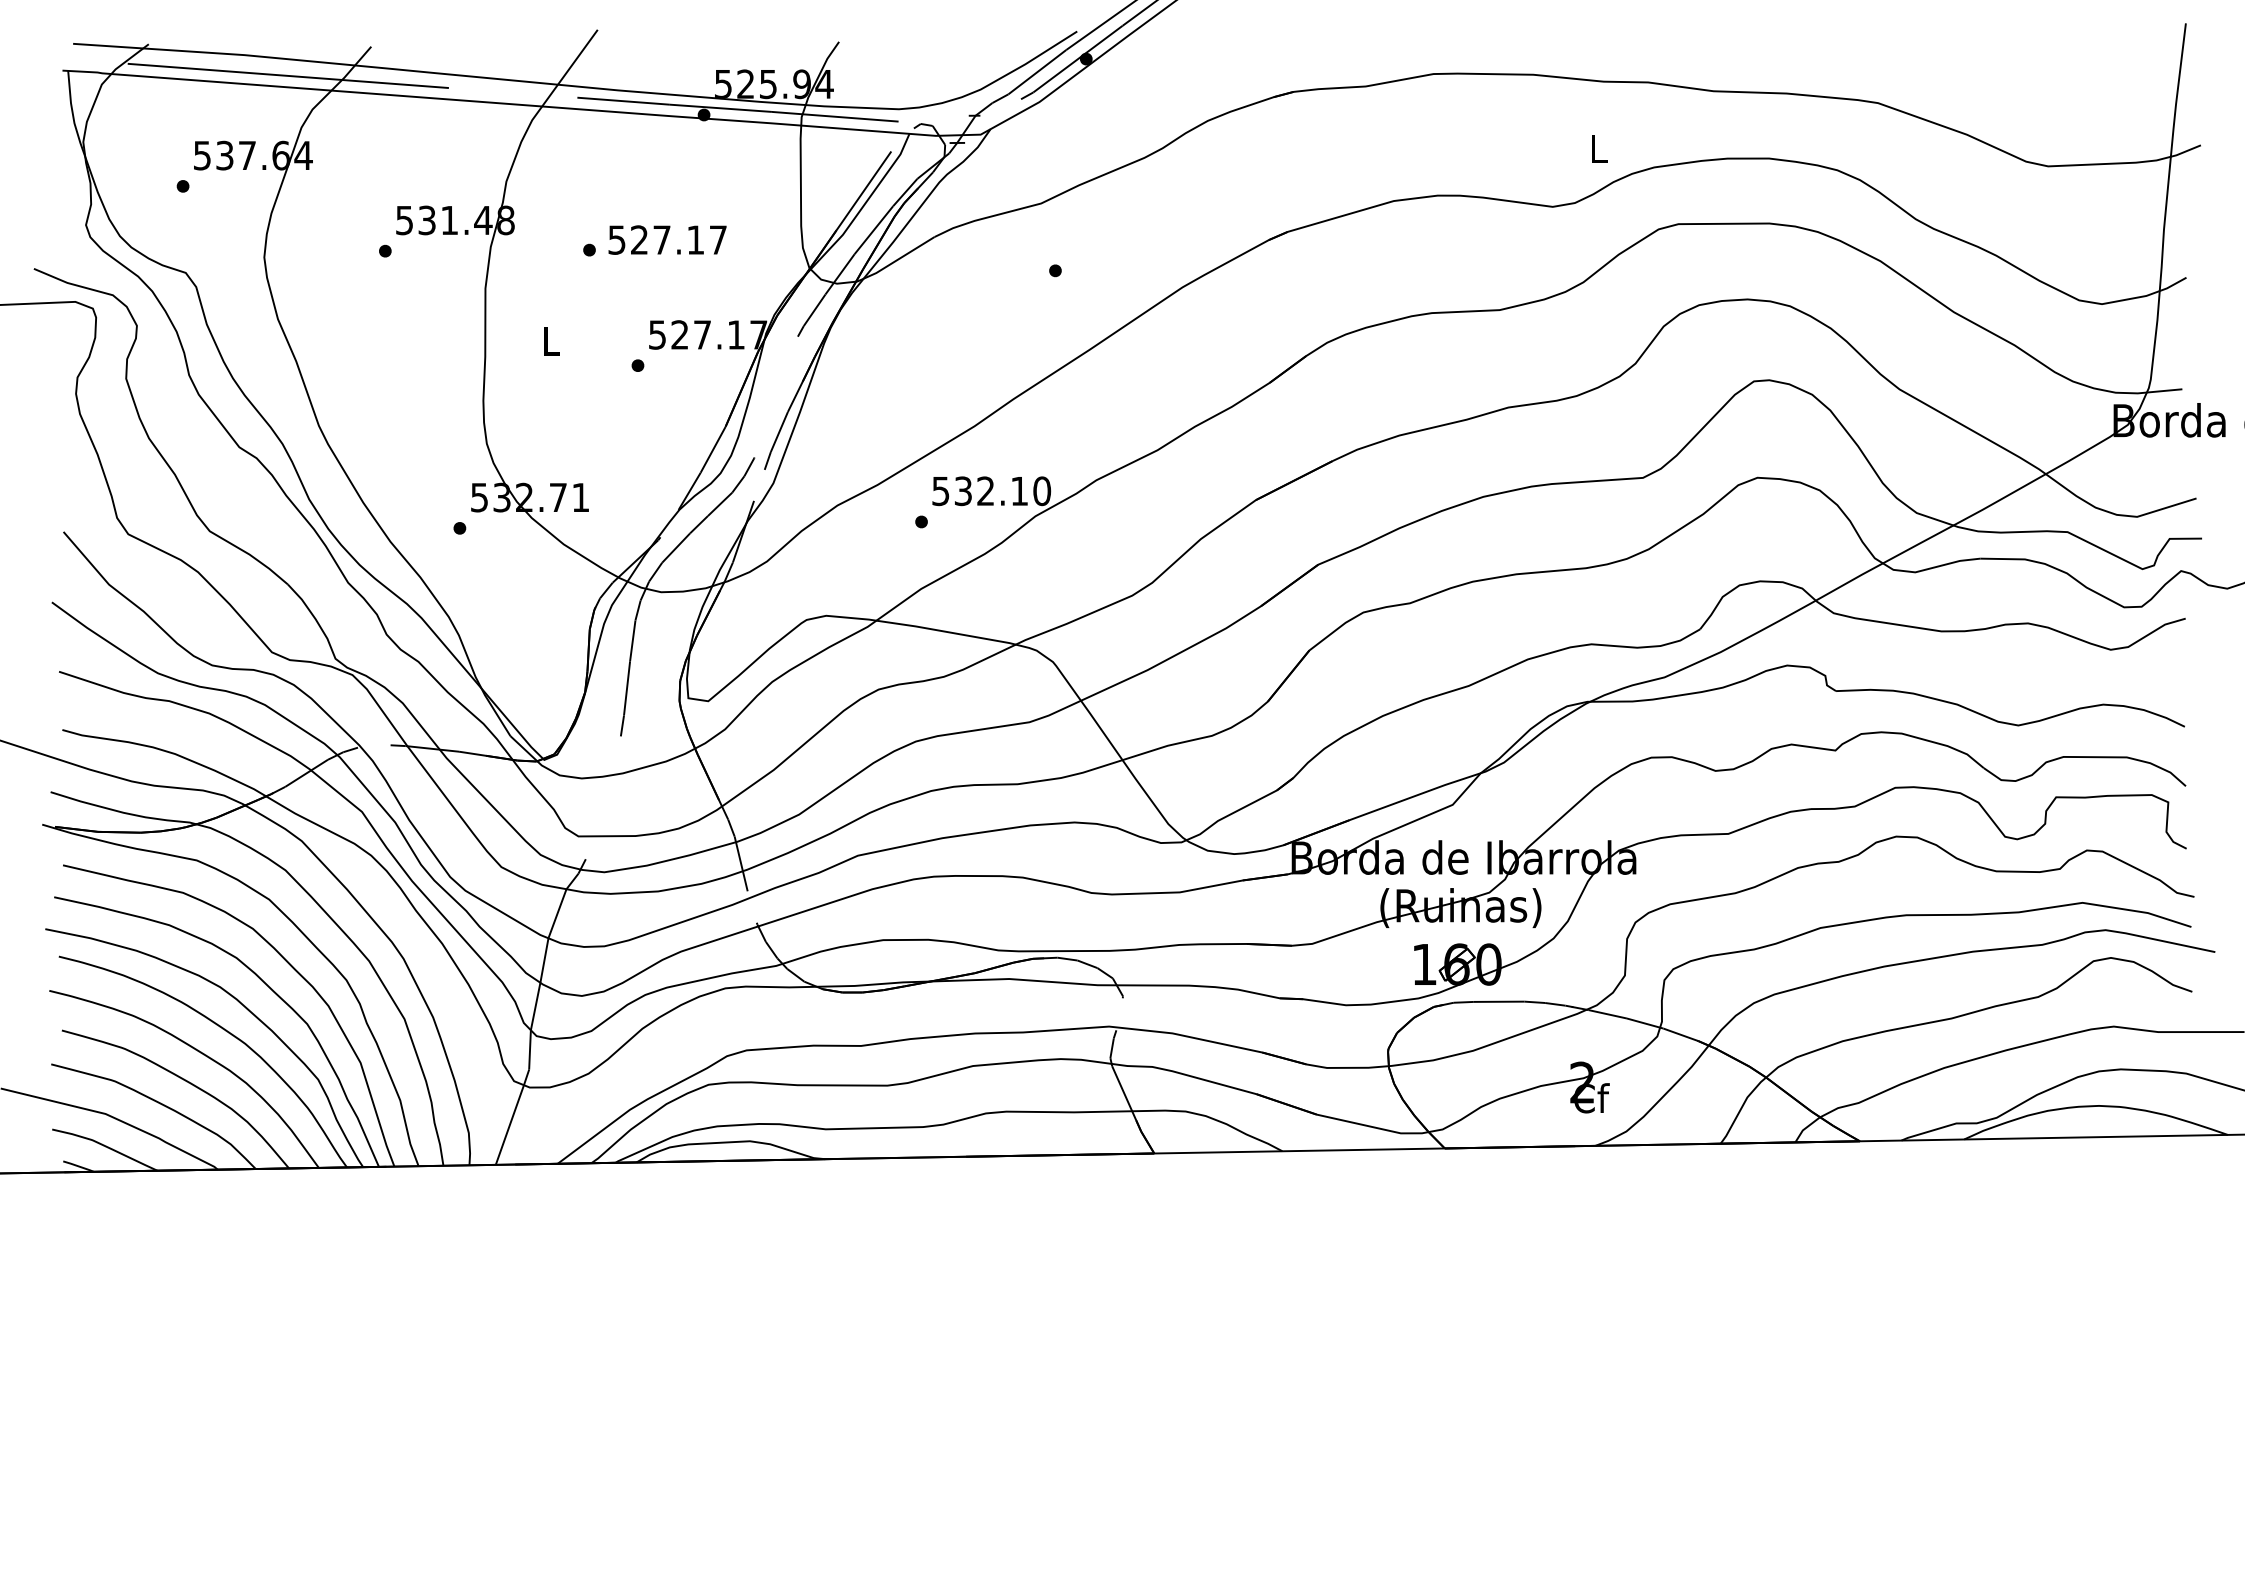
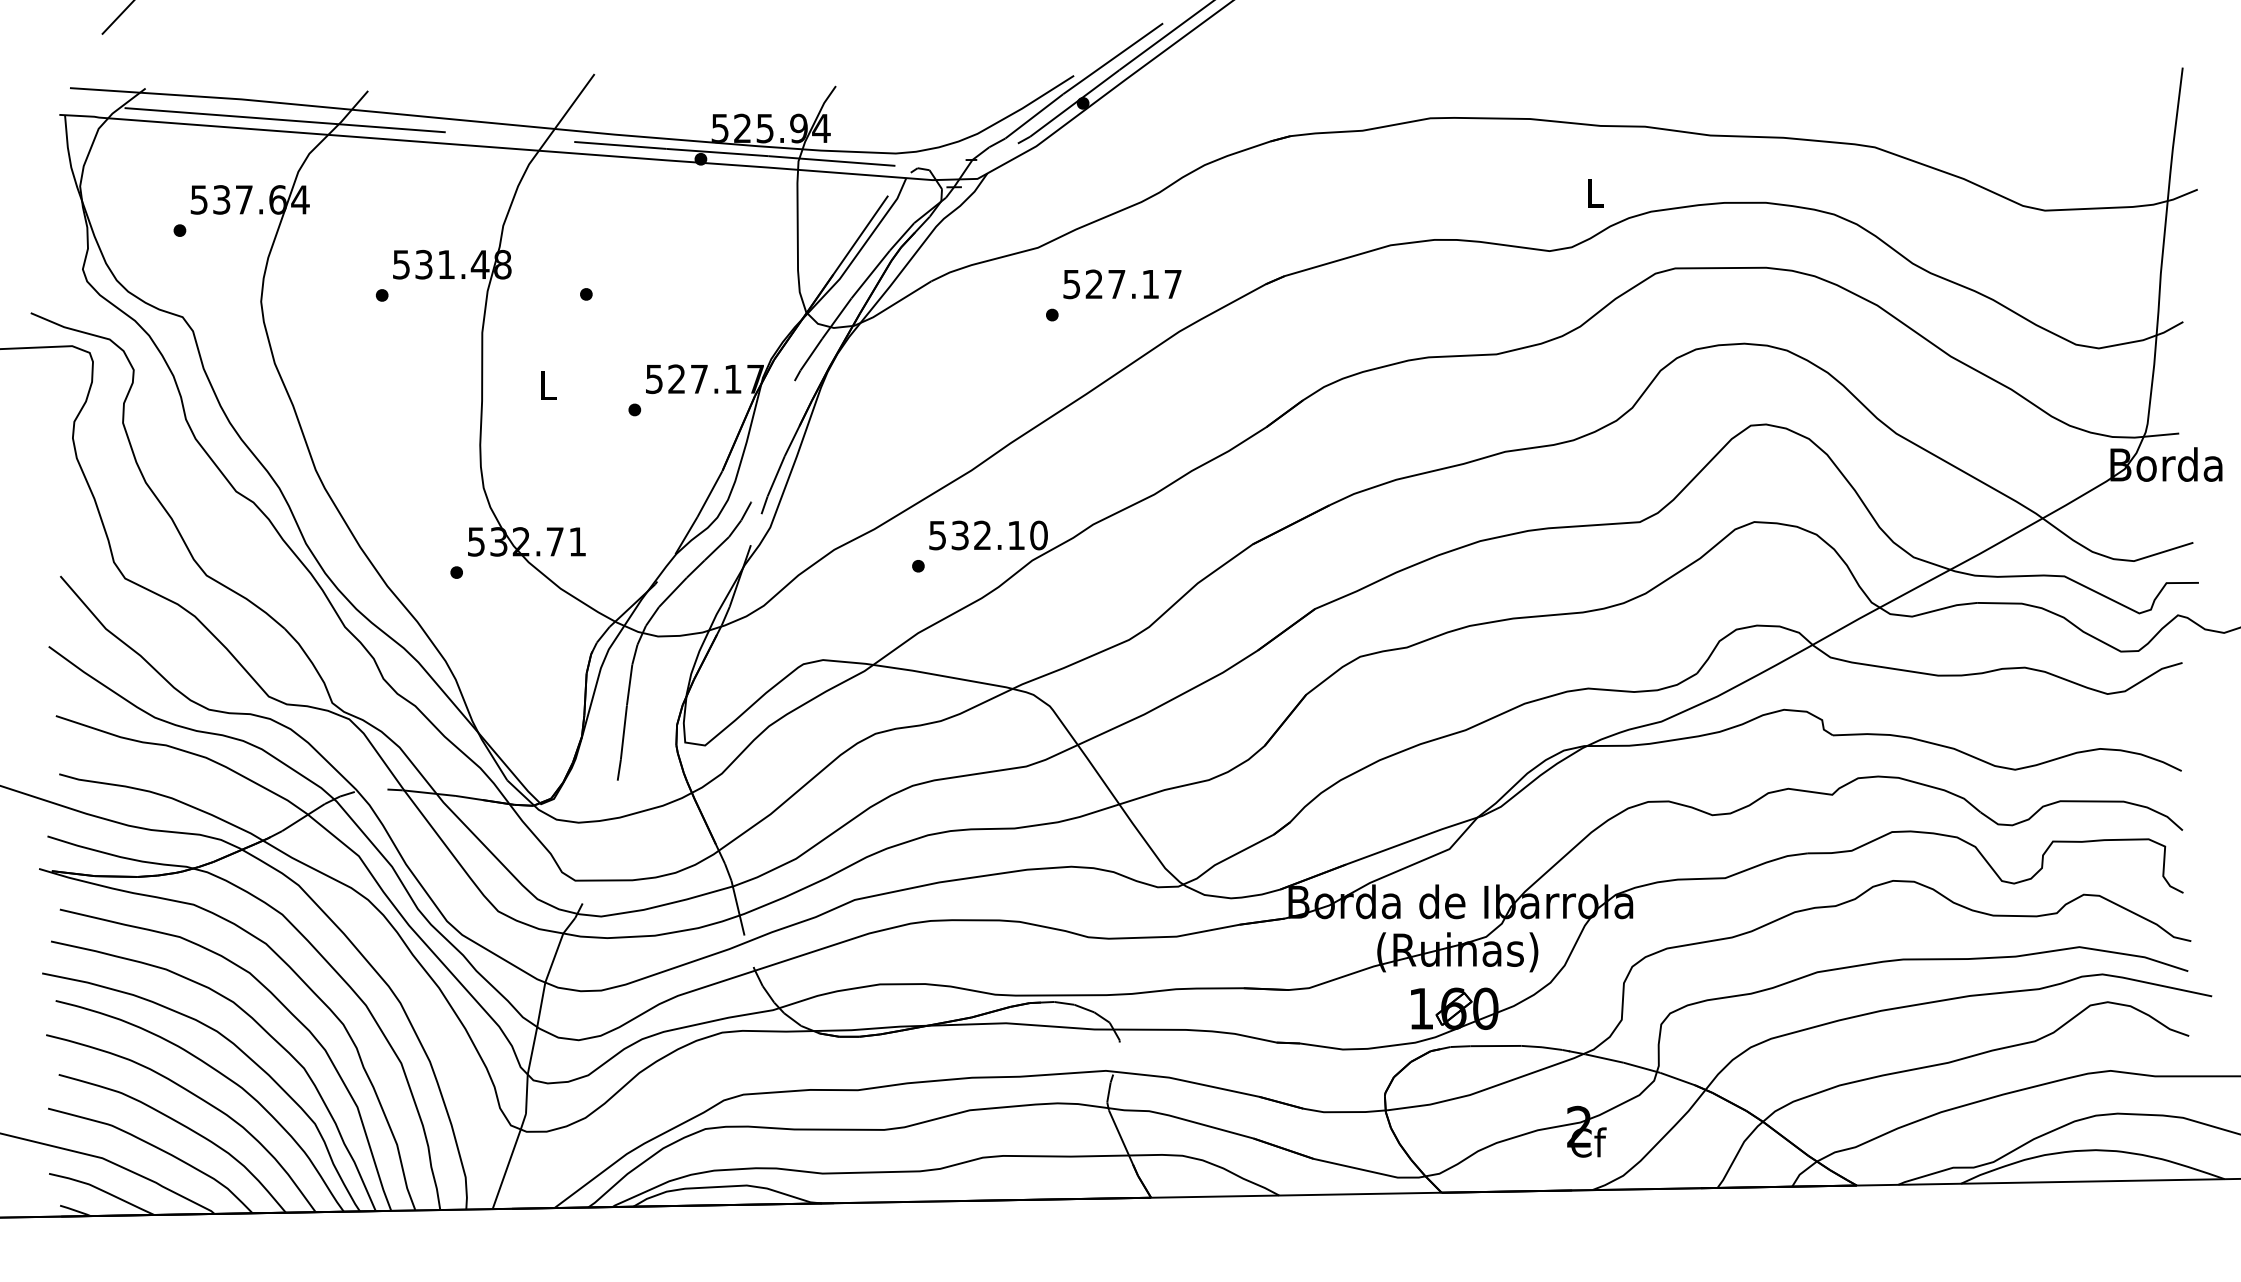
text: (667, 239) -> (1122, 283), moved

